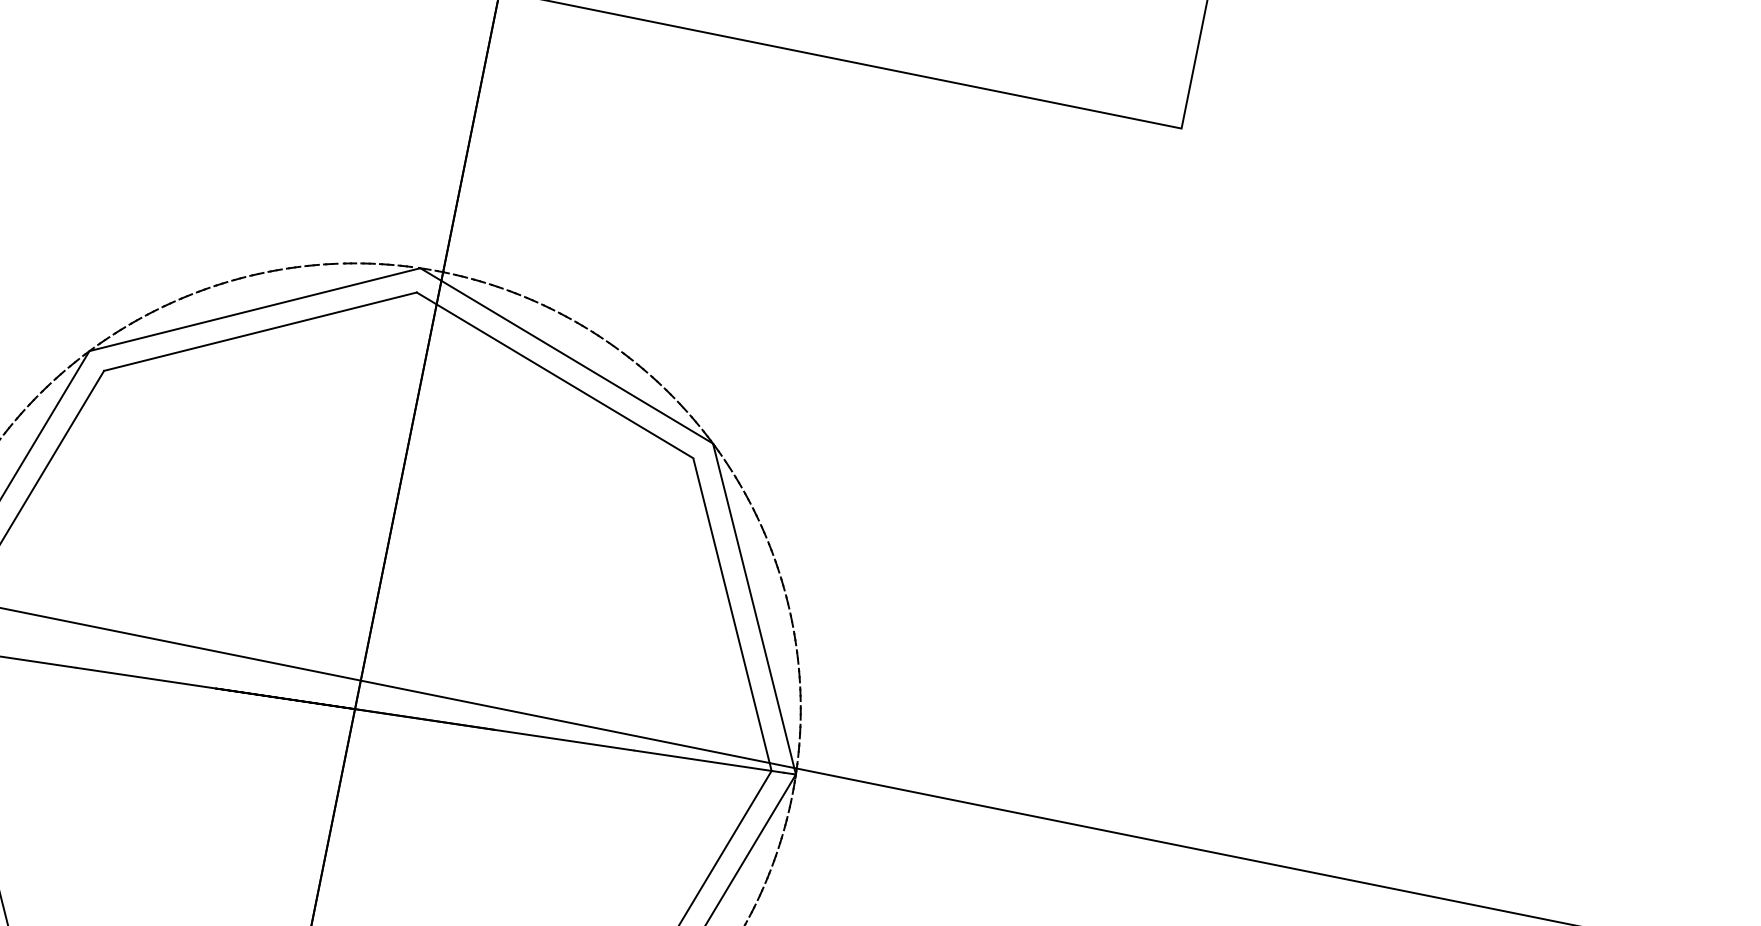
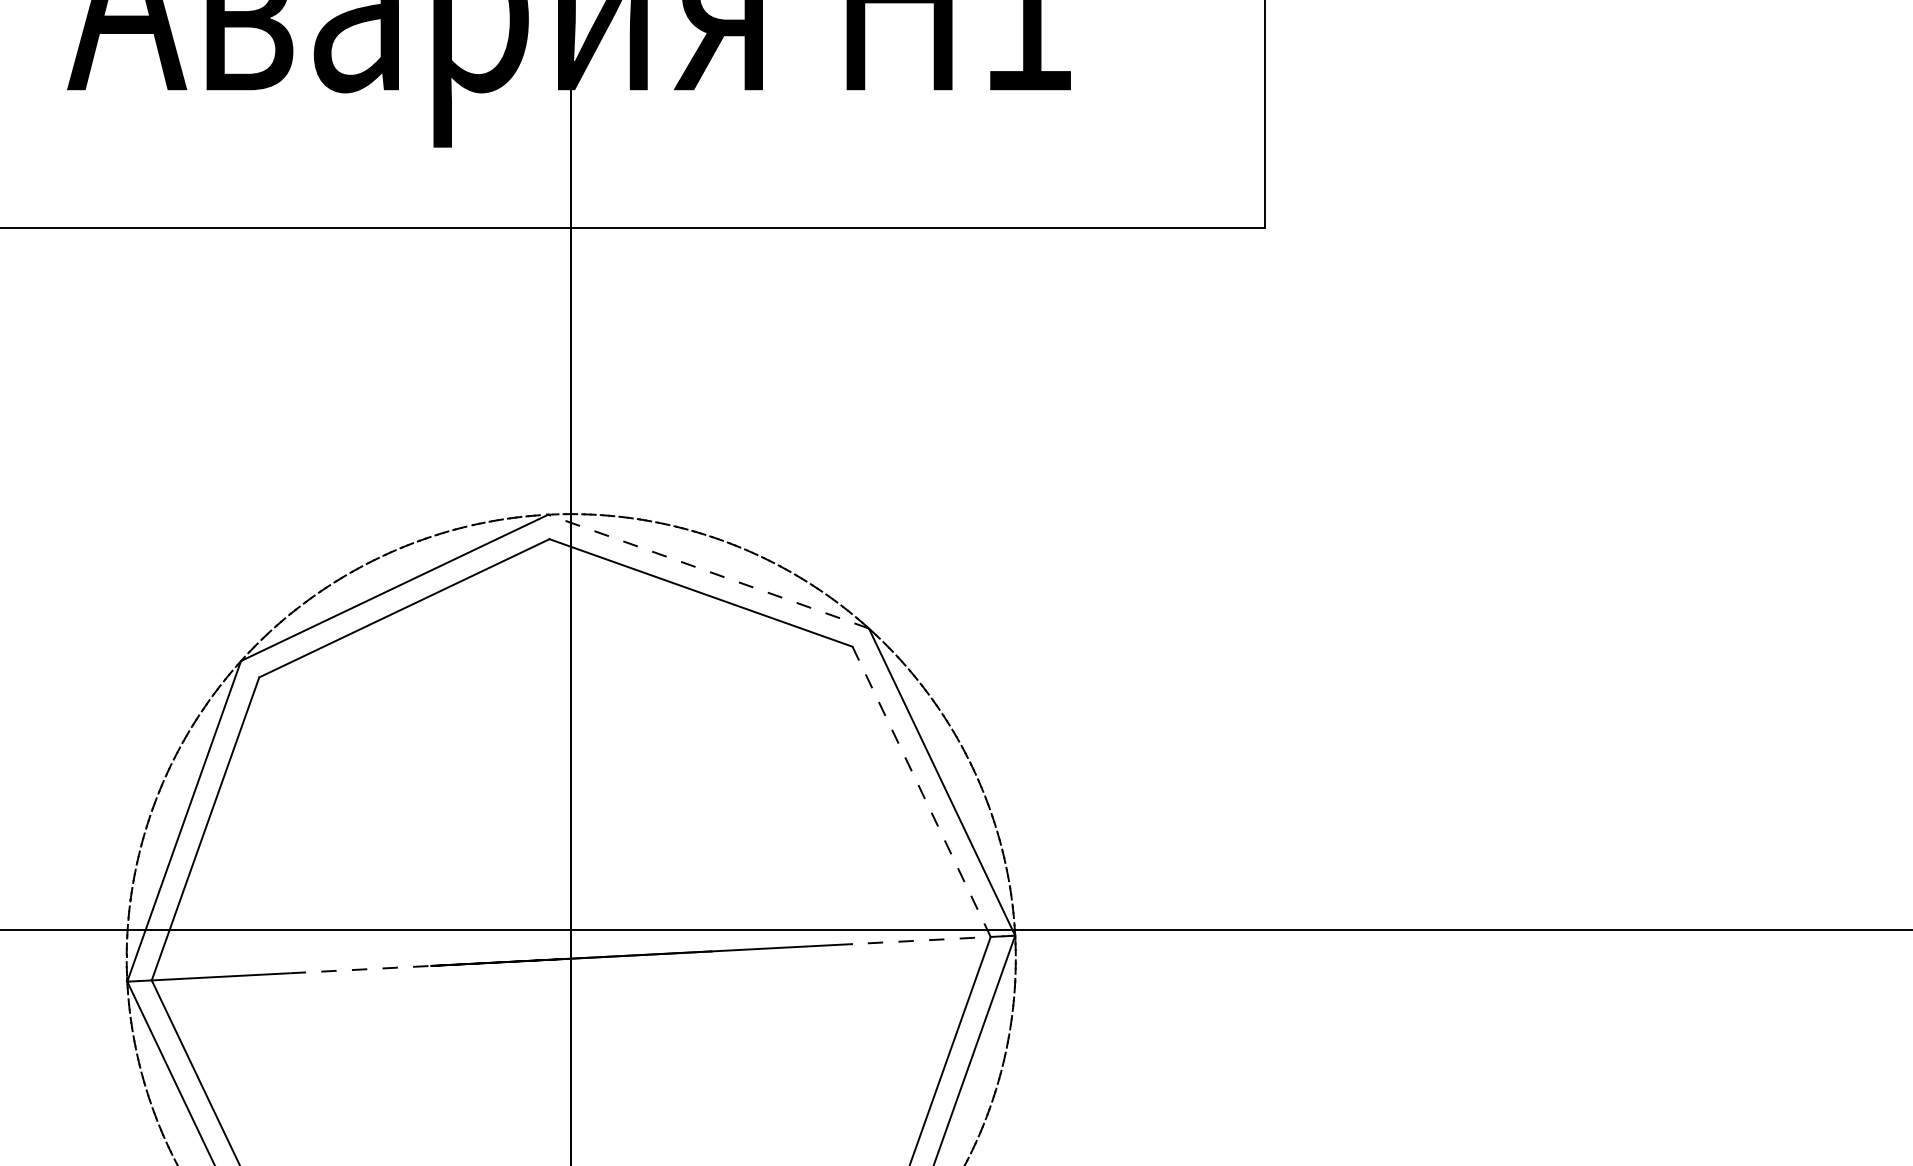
line: (563, 354) -> (705, 570), solid -> dashed
line: (146, 678) -> (361, 969), solid -> dashed
line: (750, 683) -> (952, 855), solid -> dashed

